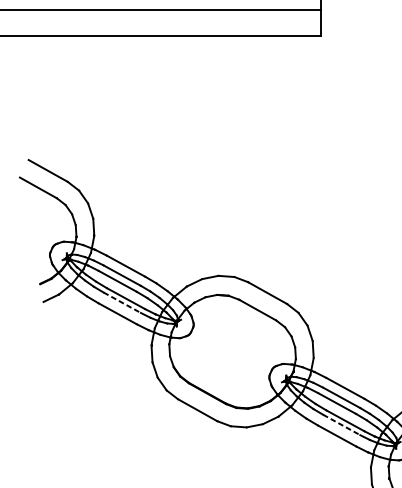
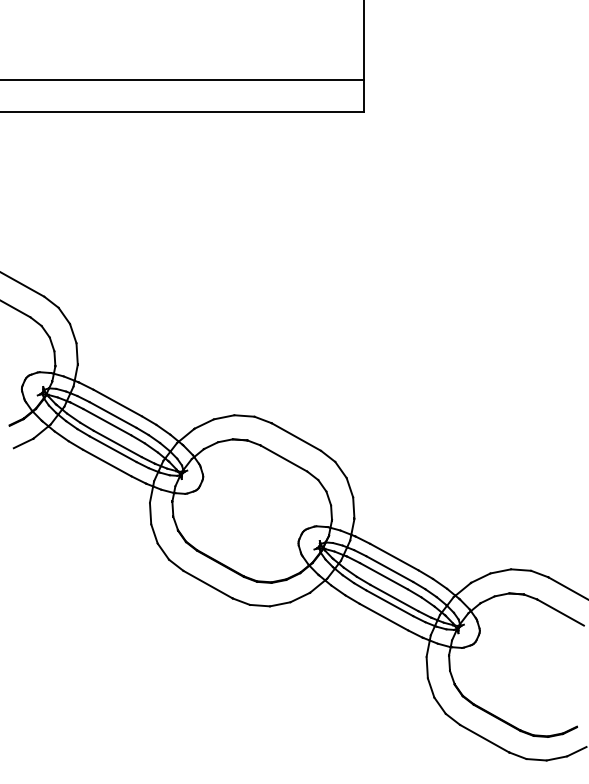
line: (122, 303) -> (113, 449), dashed -> solid
line: (341, 425) -> (389, 603), dashed -> solid

